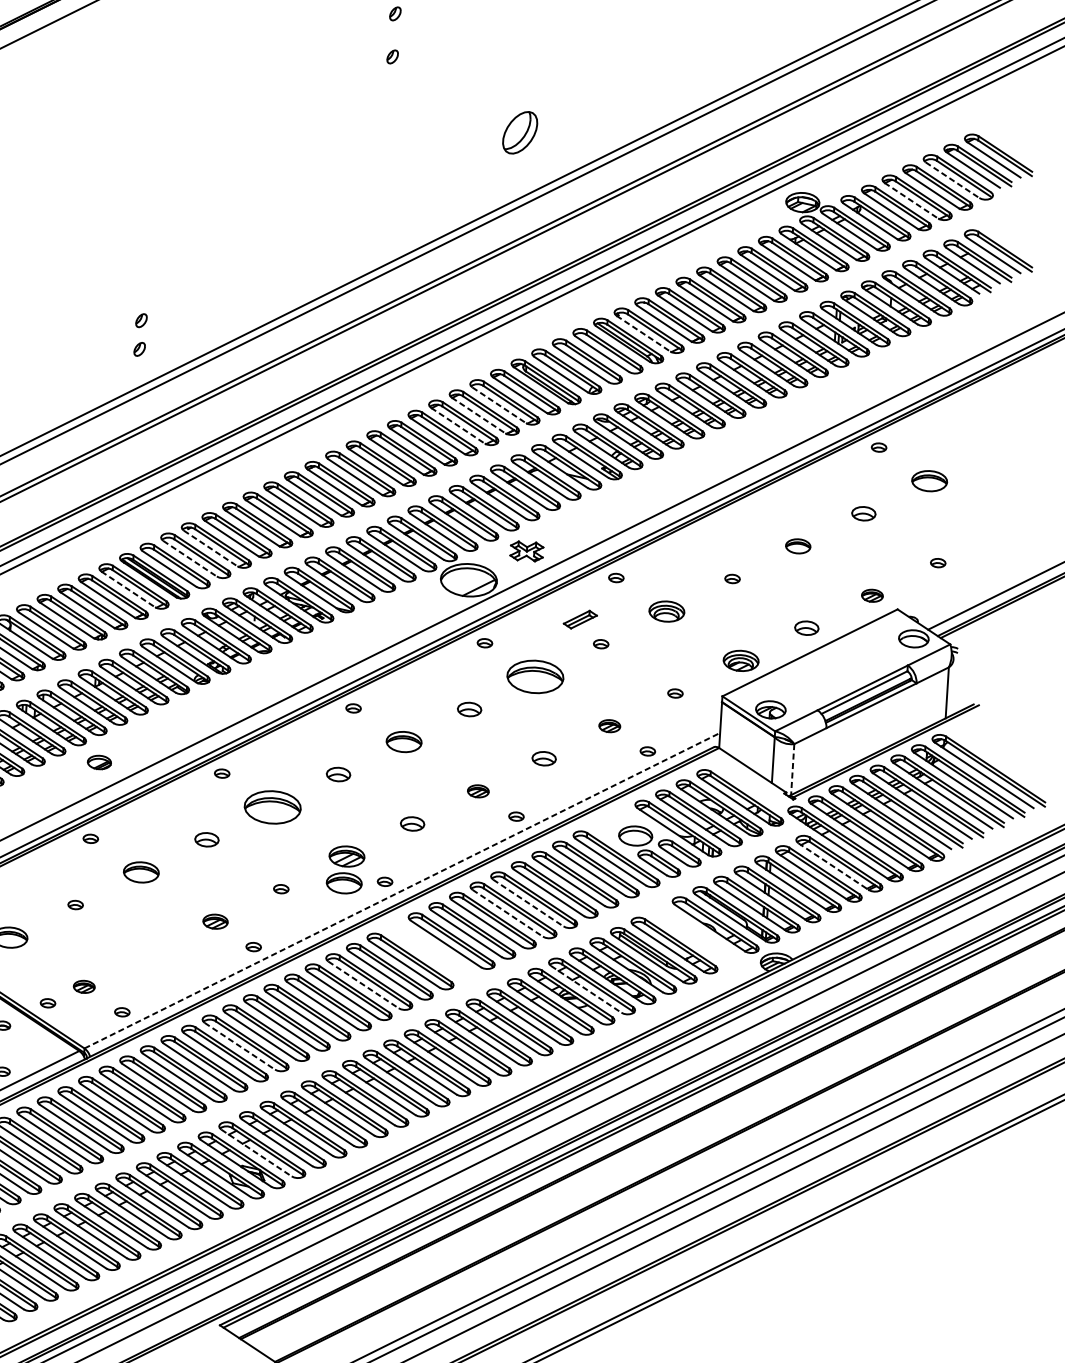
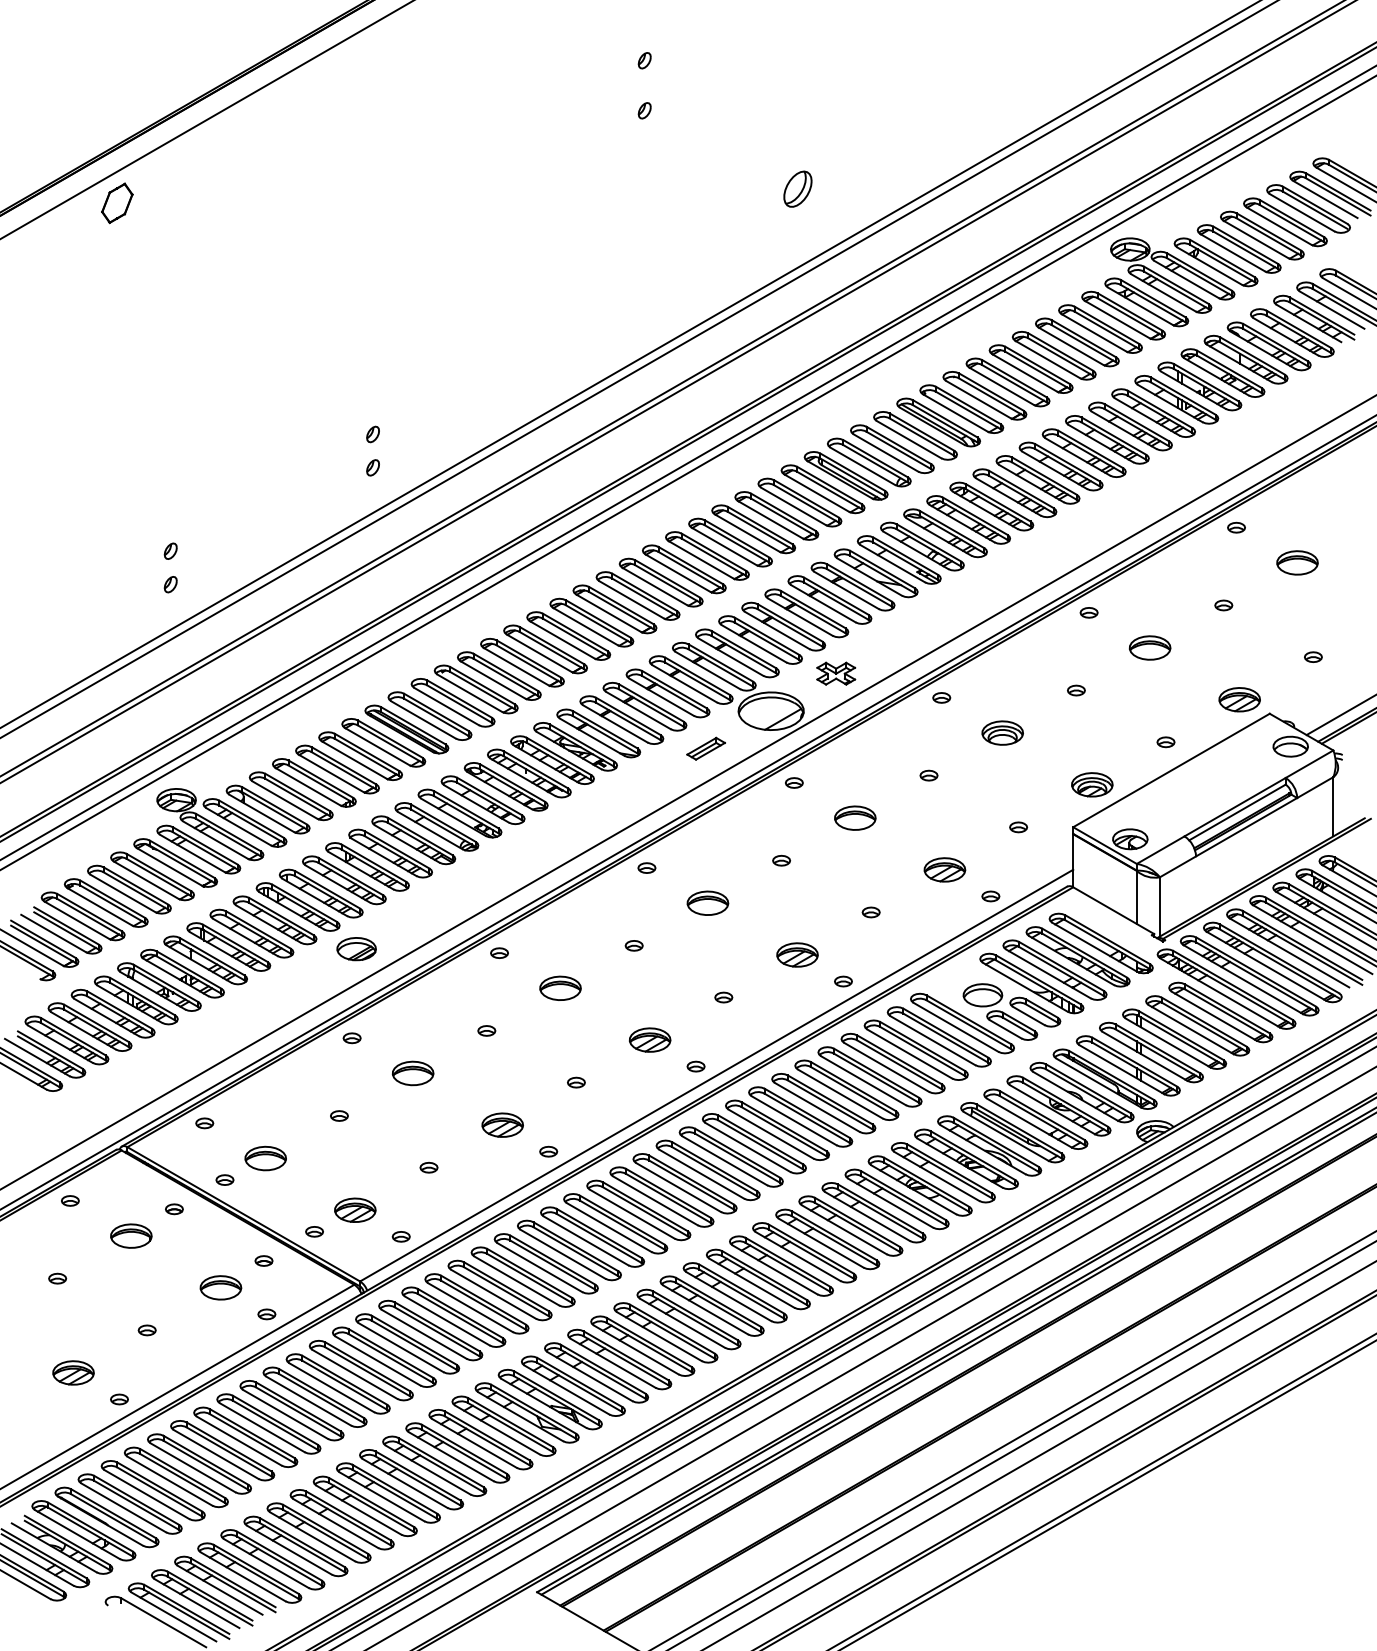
part: (519, 132) -> (797, 188), size x0.71
line: (952, 180) -> (1302, 212), dashed -> solid
line: (911, 200) -> (1256, 239), dashed -> solid
line: (643, 334) -> (955, 413), dashed -> solid
line: (499, 405) -> (793, 506), dashed -> solid
line: (478, 415) -> (770, 519), dashed -> solid
line: (458, 426) -> (747, 533), dashed -> solid
part: (747, 512) -> (1088, 612), added
part: (863, 513) -> (1223, 605), size x0.62
part: (797, 545) -> (1149, 647), size x1.43
line: (211, 548) -> (470, 693), dashed -> solid
line: (190, 558) -> (447, 706), dashed -> solid
line: (128, 589) -> (377, 746), dashed -> solid
part: (872, 595) -> (1239, 699), size x1.67
part: (579, 619) -> (705, 748), moved
part: (806, 628) -> (1165, 742), size x0.62
part: (535, 676) -> (855, 817), size x0.62
part: (469, 709) -> (781, 860), size x0.62
part: (609, 725) -> (944, 869), size x1.67
part: (543, 758) -> (870, 912), size x0.62
part: (99, 762) -> (356, 949), size x1.43
line: (792, 769) -> (1159, 906), dashed -> solid
part: (337, 774) -> (633, 945), size x0.62
part: (478, 790) -> (797, 954), size x1.67
part: (272, 806) -> (560, 987), size x0.62
part: (412, 823) -> (723, 997), size x0.62
part: (206, 839) -> (486, 1030), size x0.62
line: (833, 866) -> (1214, 1016), dashed -> solid
part: (343, 882) -> (648, 1070), removed
line: (402, 890) -> (716, 1075), dashed -> solid
line: (528, 902) -> (863, 1080), dashed -> solid
line: (507, 913) -> (840, 1094), dashed -> solid
part: (215, 921) -> (502, 1124), size x1.43
part: (694, 934) -> (1058, 1105), added
part: (431, 951) -> (754, 1143), added
part: (149, 954) -> (428, 1167), added
line: (363, 984) -> (678, 1187), dashed -> solid
part: (84, 986) -> (355, 1209), size x1.67
line: (586, 989) -> (937, 1176), dashed -> solid
line: (240, 1046) -> (540, 1267), dashed -> solid
line: (256, 1153) -> (567, 1390), dashed -> solid

